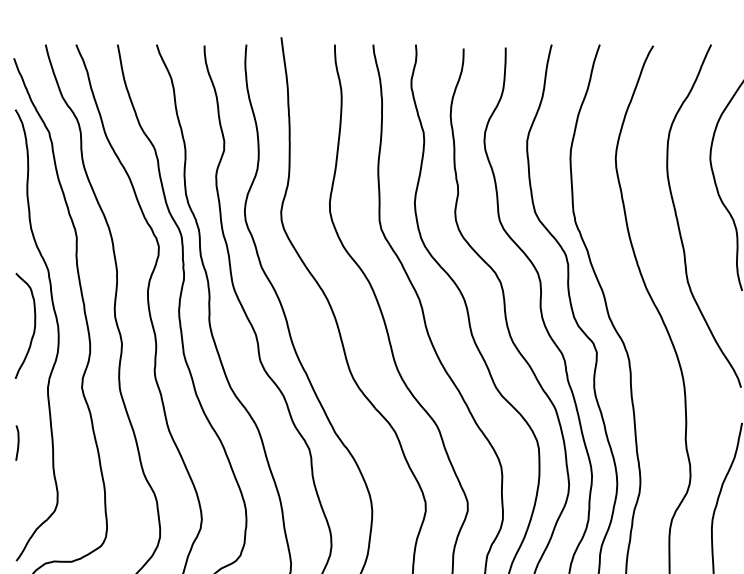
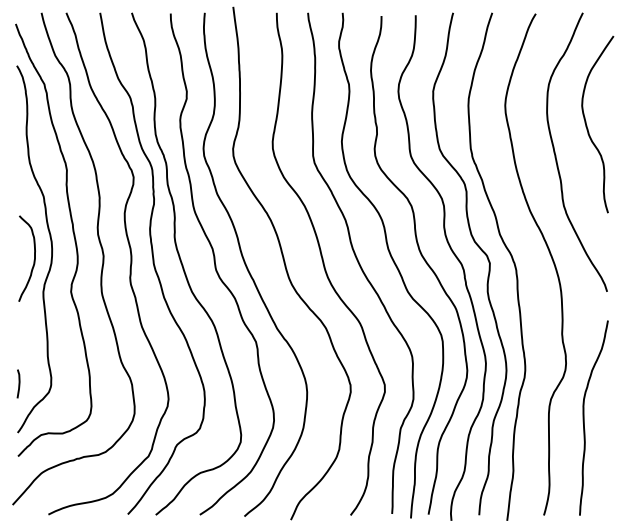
curve: (33, 328) -> (33, 260), moved
line: (17, 442) -> (18, 383), moved

